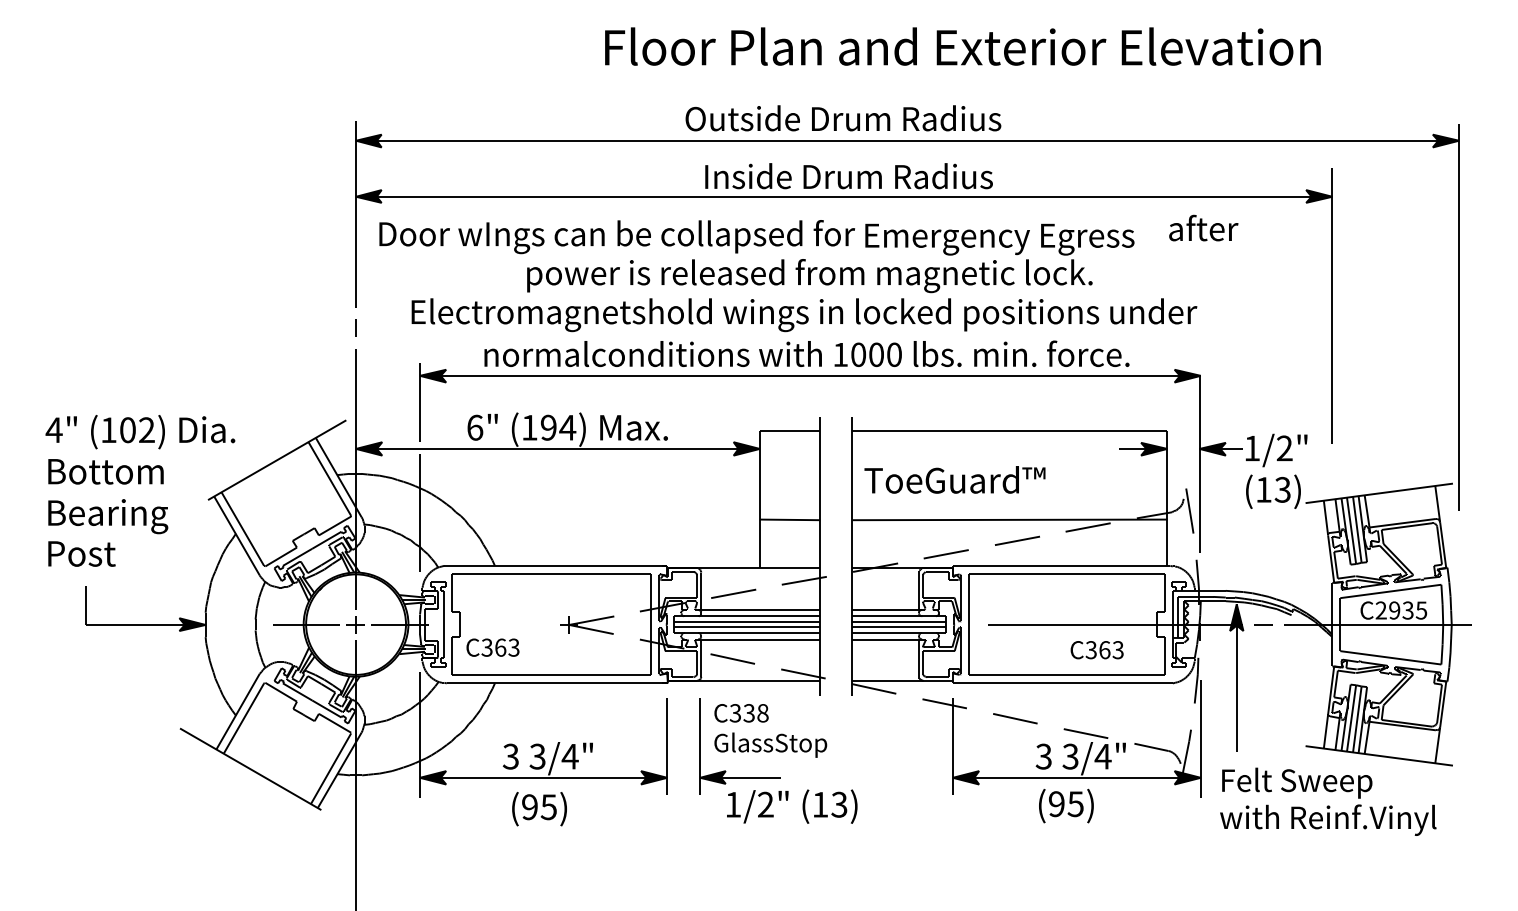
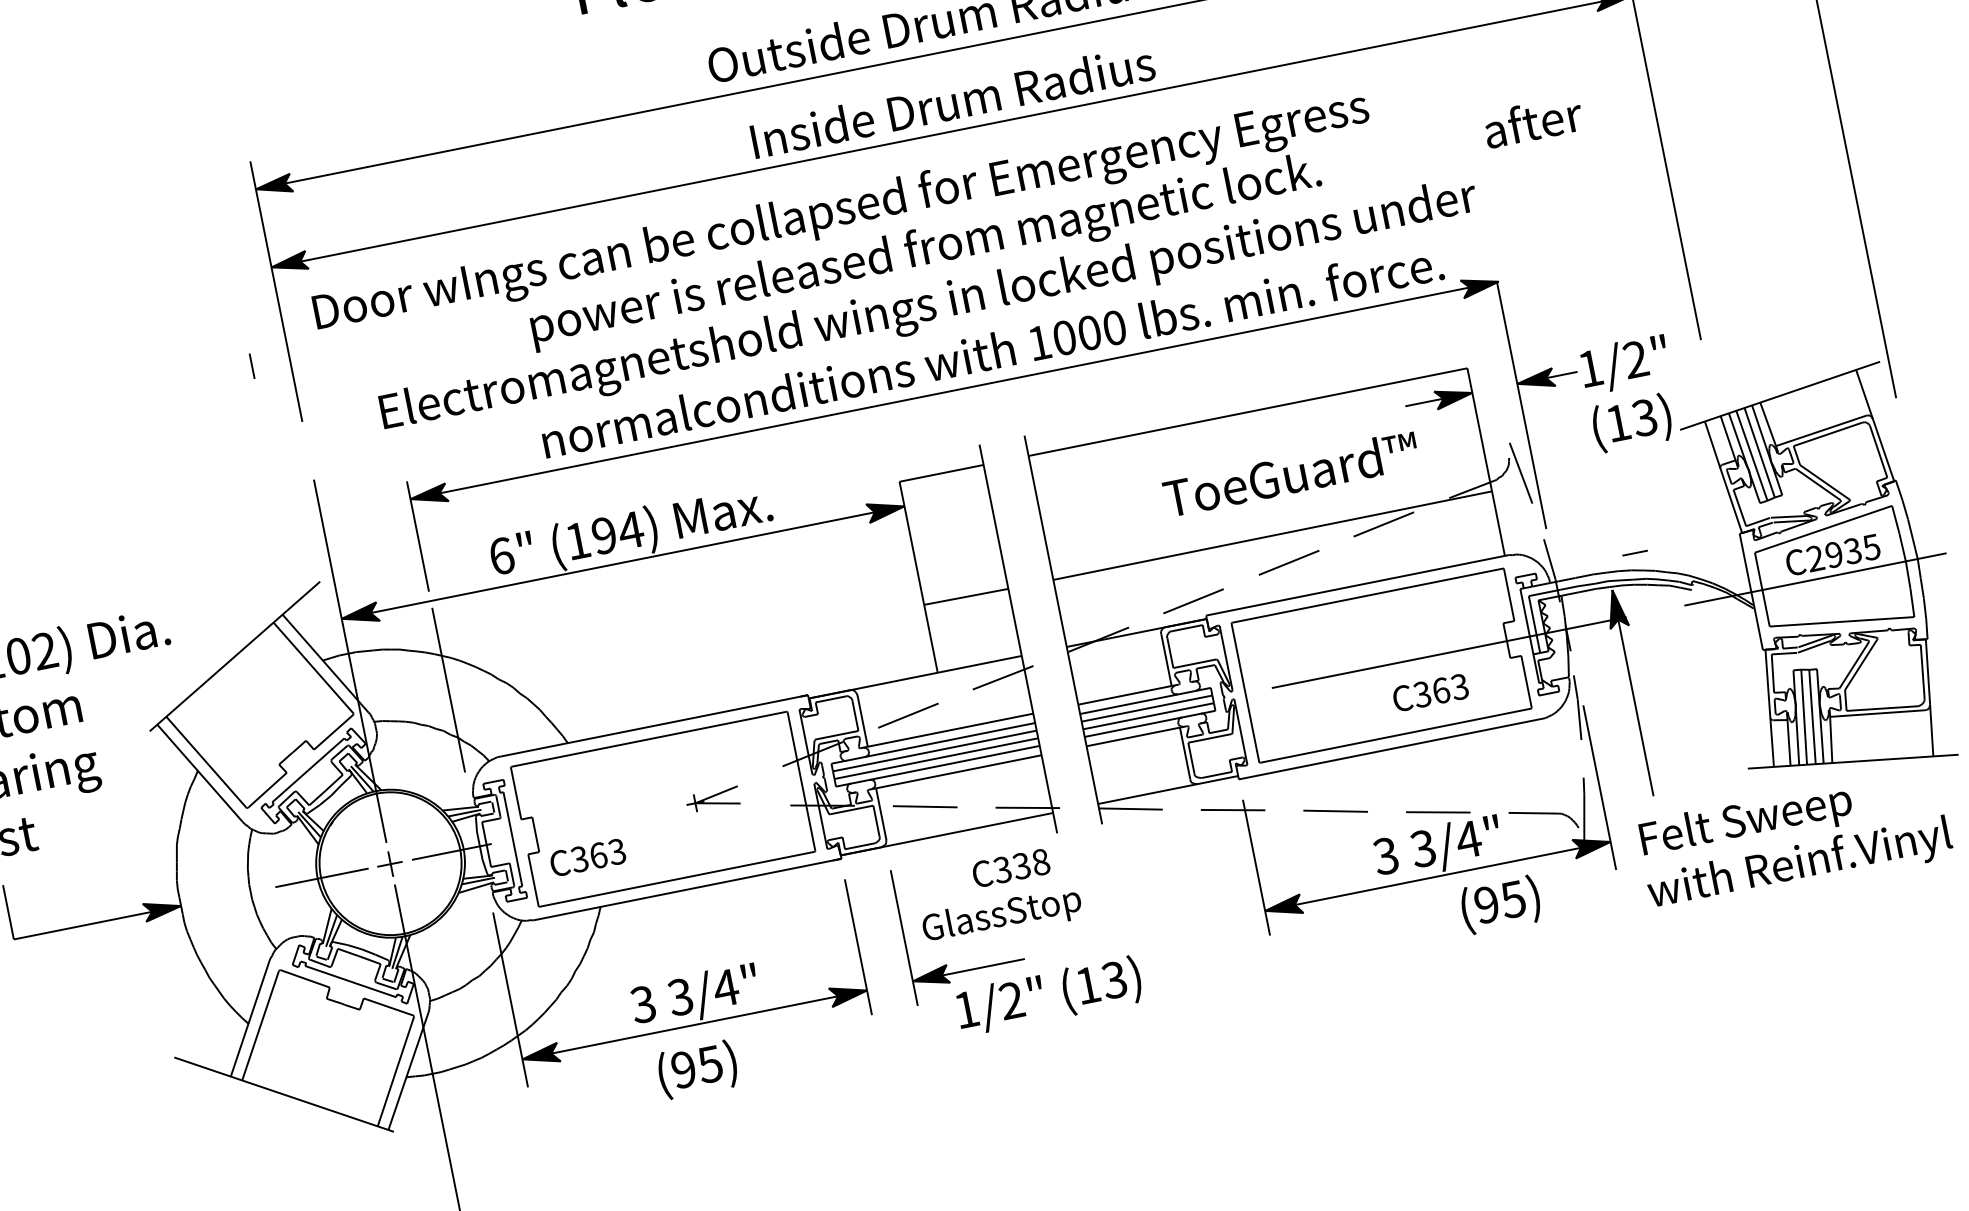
text: (1203, 227) -> (1532, 120), moved
line: (355, 327) -> (251, 365), moved
text: (806, 353) -> (991, 350), moved
text: (954, 479) -> (1290, 473), moved
part: (587, 624) -> (713, 799), size x0.7
line: (1263, 624) -> (1634, 552), moved
text: (741, 713) -> (1011, 868), moved
text: (1066, 805) -> (1500, 904), moved

